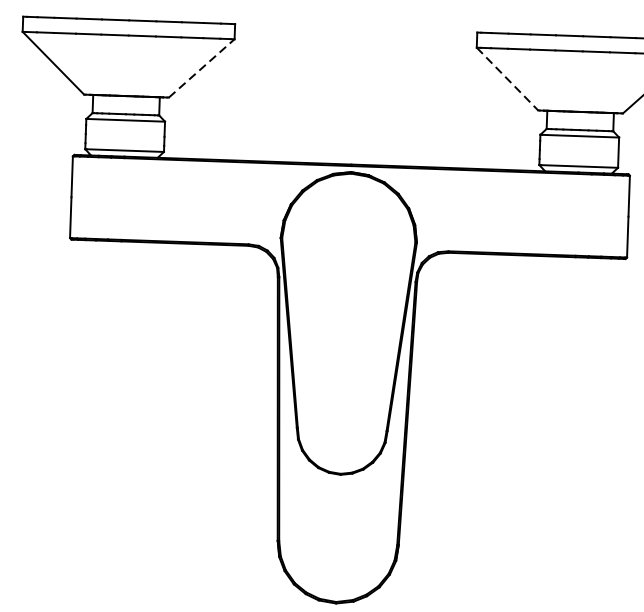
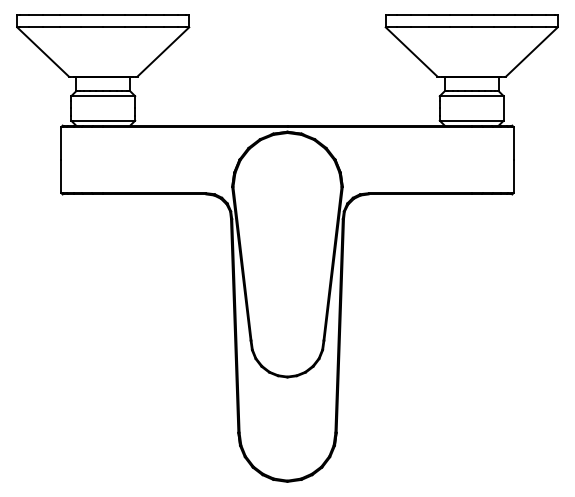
line: (201, 67) -> (163, 51), dashed -> solid
line: (507, 78) -> (411, 51), dashed -> solid

